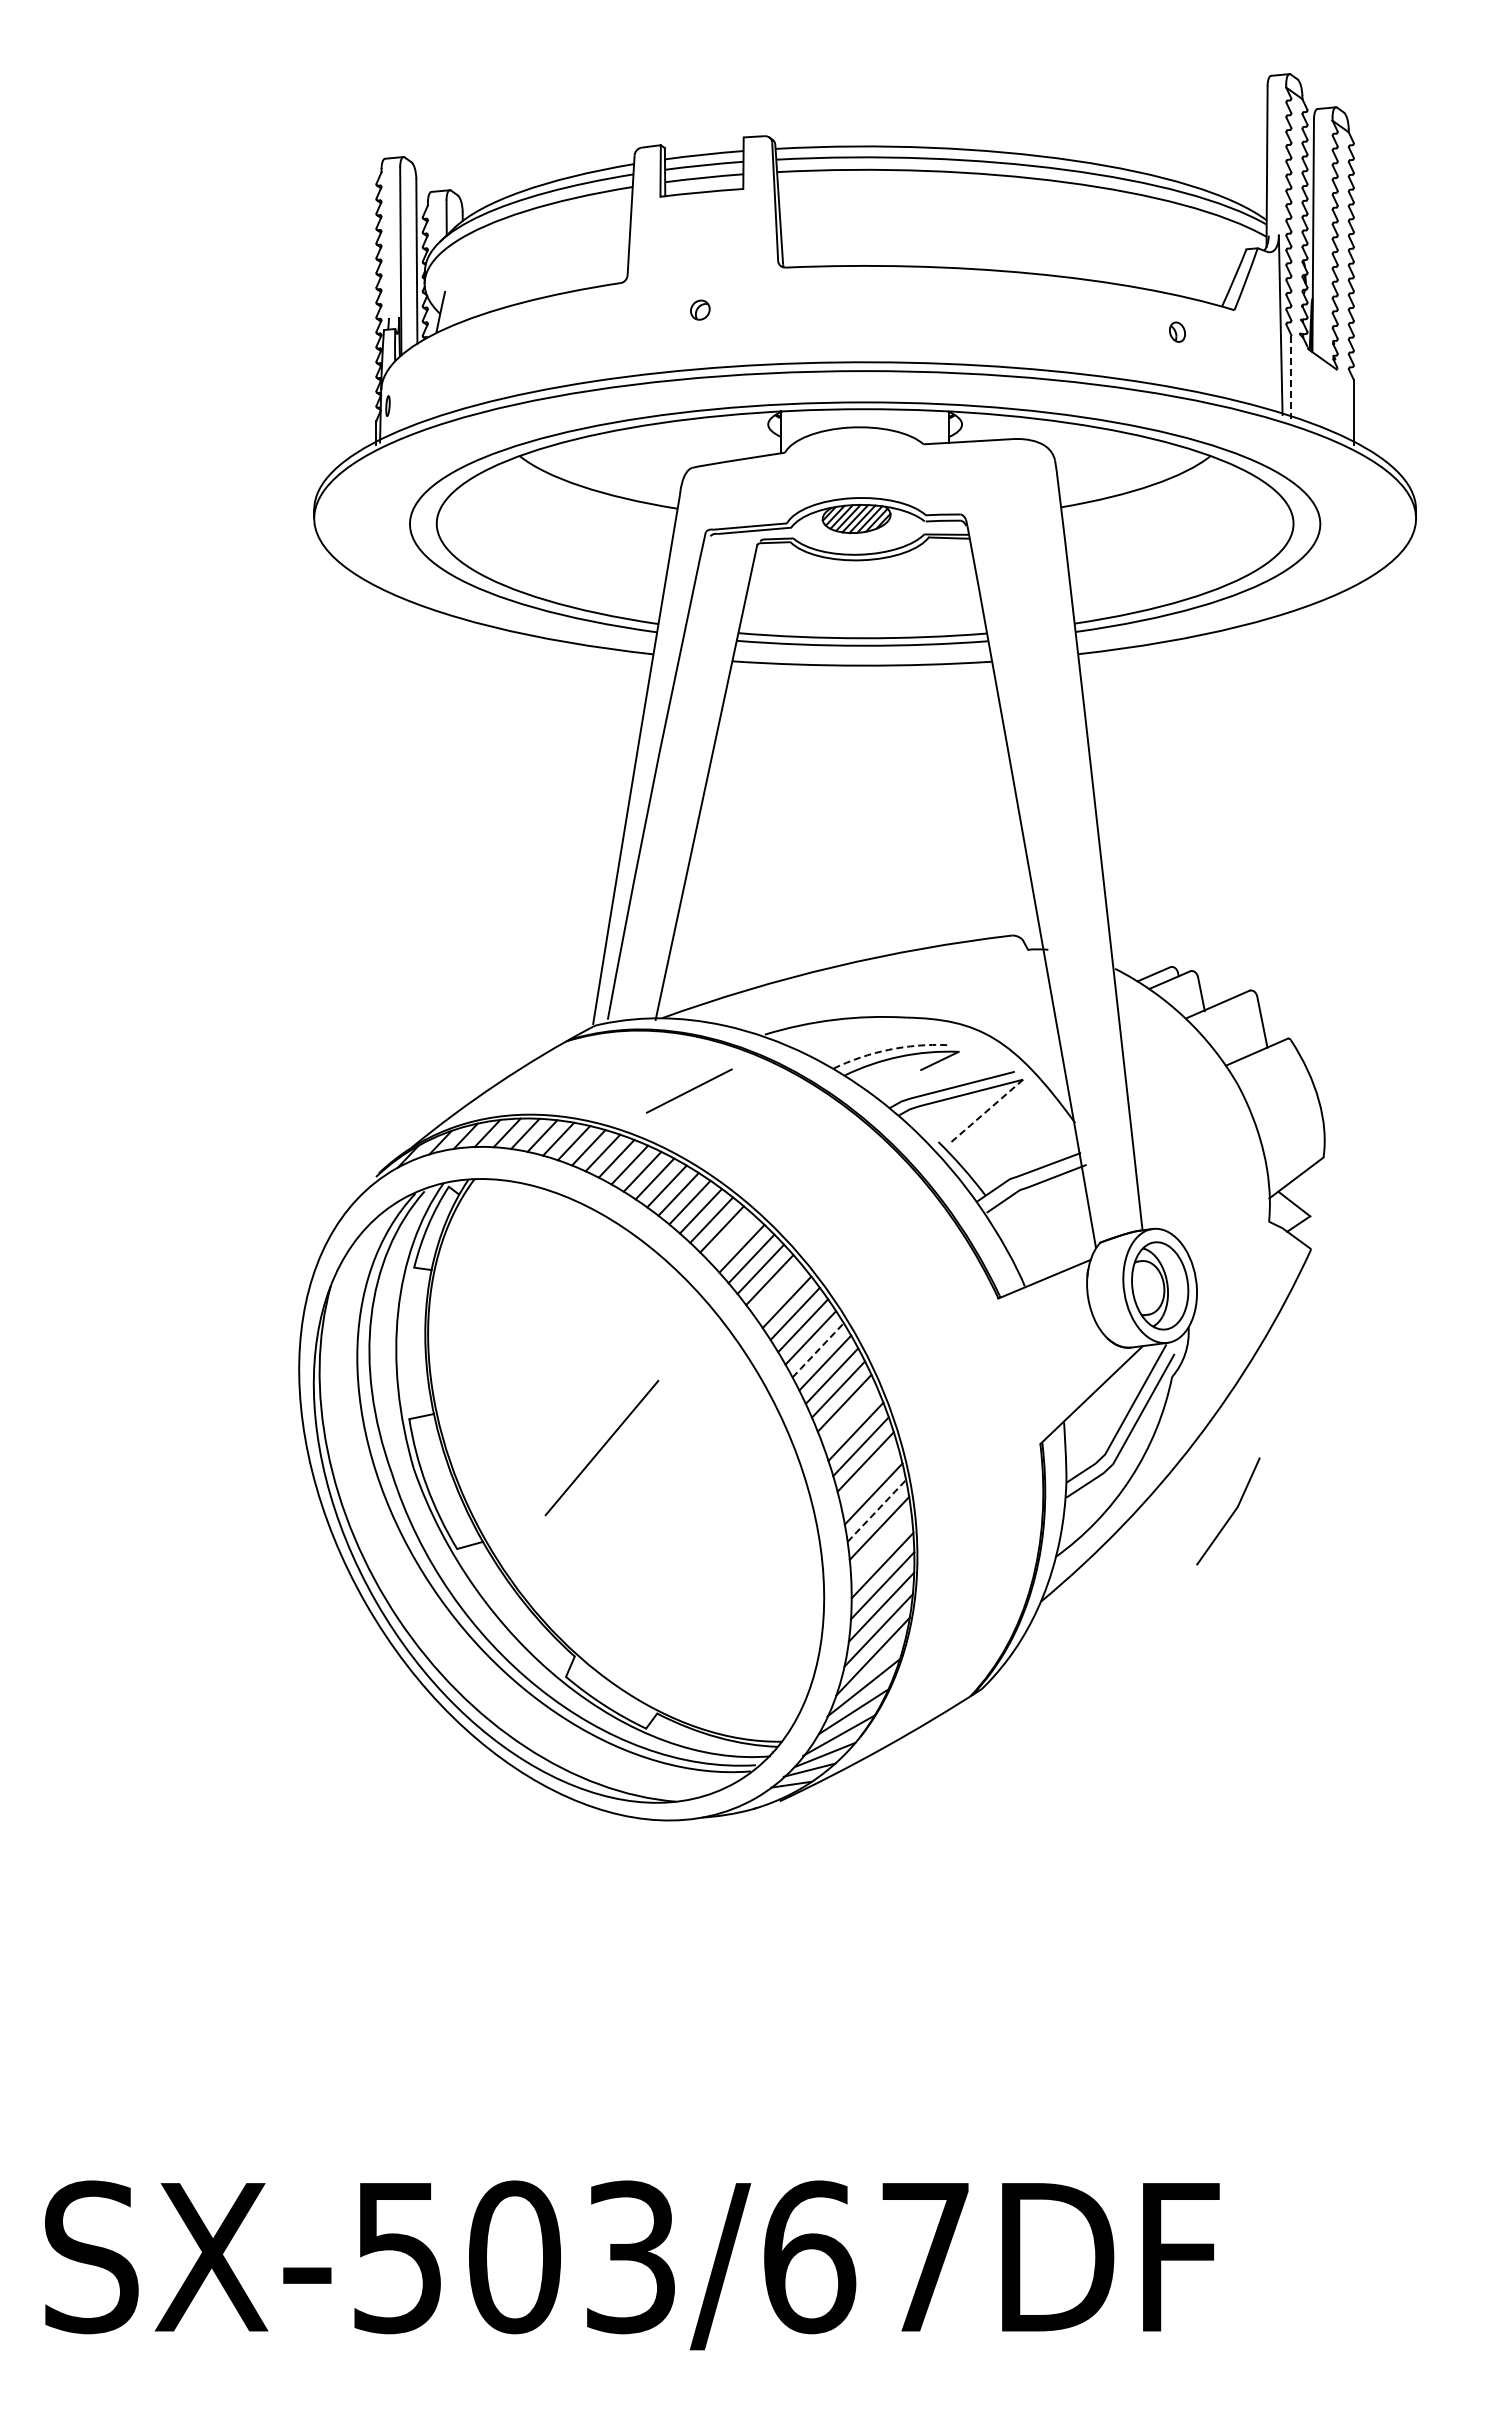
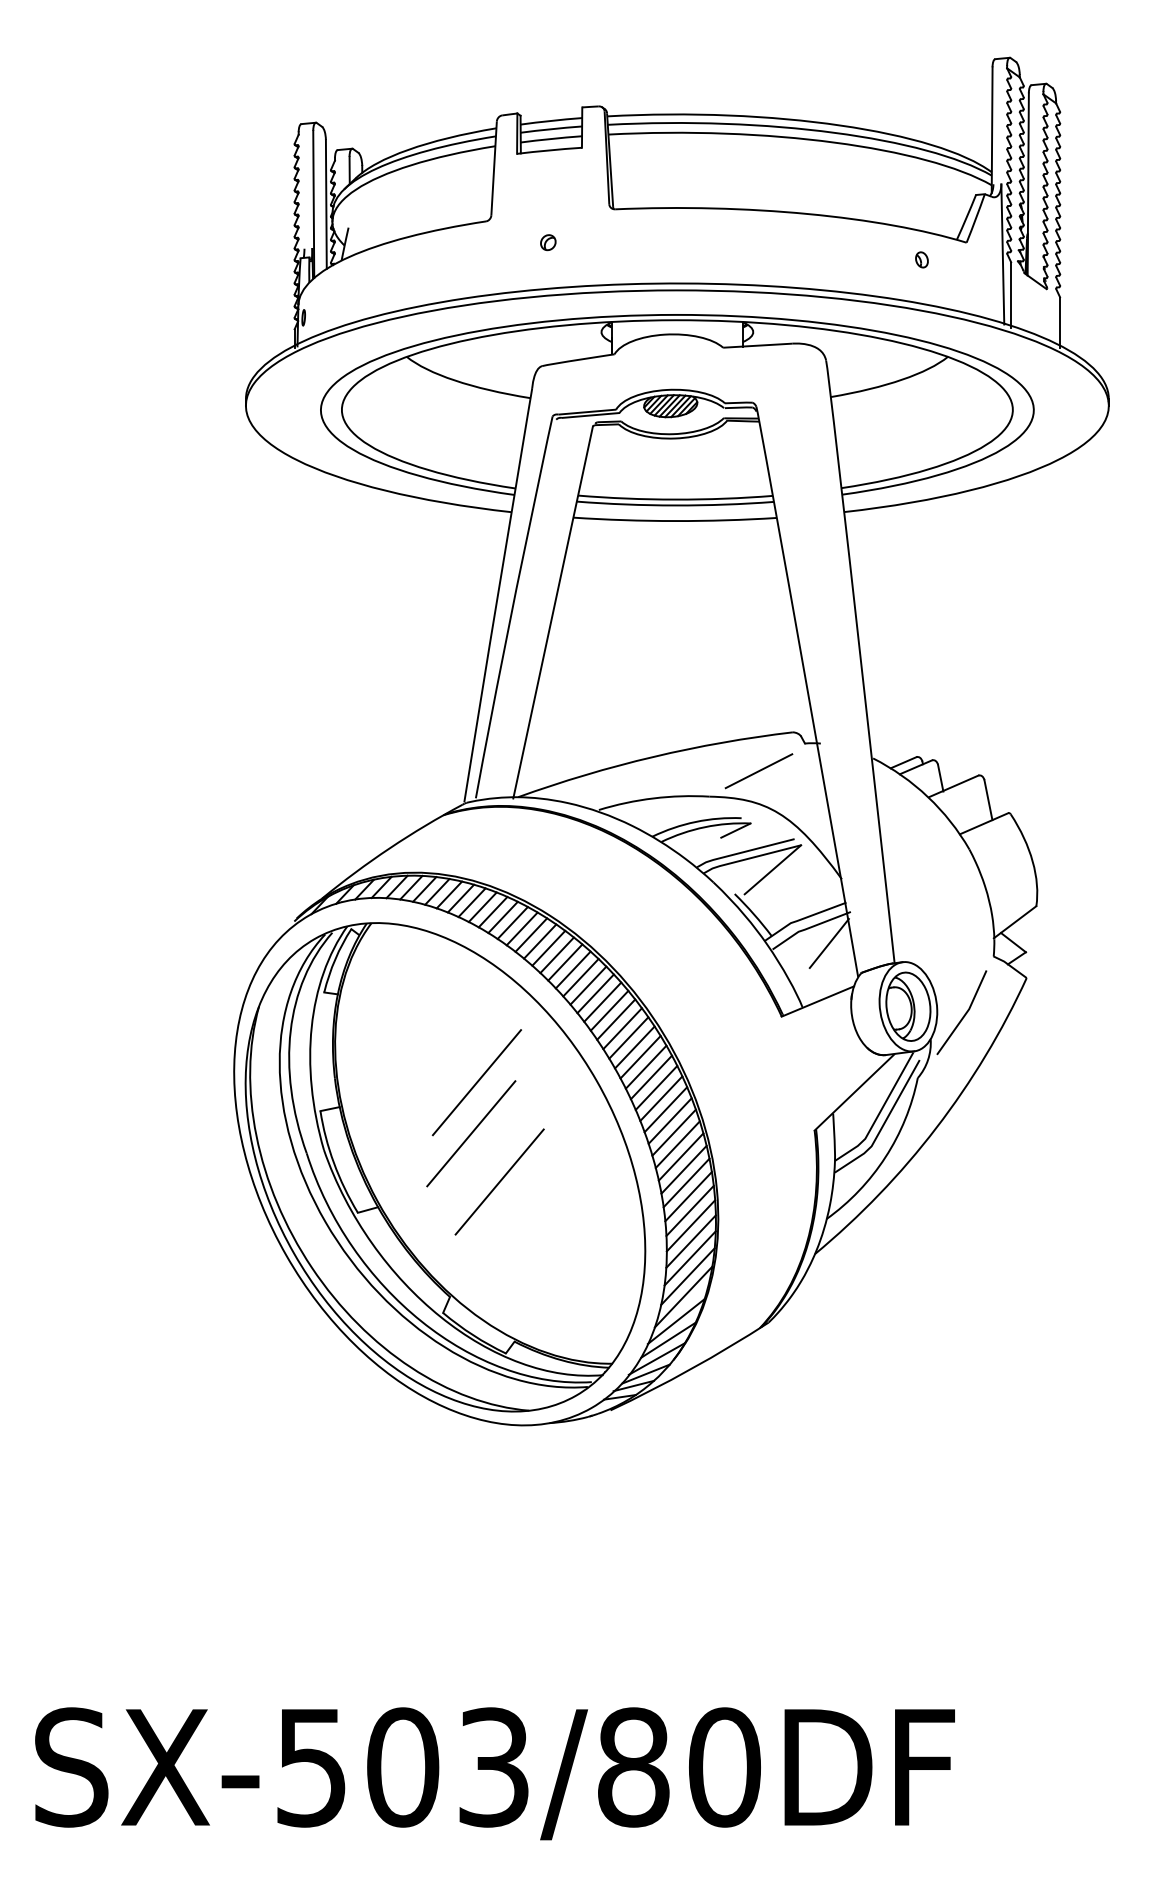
line: (1291, 377) -> (1011, 295), dashed -> solid
arc: (888, 1049) -> (695, 821), dashed -> solid
line: (688, 1090) -> (758, 770), moved
line: (987, 1110) -> (773, 869), dashed -> solid
line: (1059, 1204) -> (829, 943), added
line: (731, 1238) -> (572, 969), added
line: (778, 1290) -> (609, 1010), added
line: (818, 1350) -> (640, 1057), dashed -> solid
line: (609, 1382) -> (477, 1082), added
line: (850, 1417) -> (665, 1109), added
line: (869, 1477) -> (680, 1156), added
line: (638, 1509) -> (499, 1181), added
line: (876, 1510) -> (686, 1182), dashed -> solid
line: (1232, 1512) -> (965, 1013), moved
line: (881, 1546) -> (690, 1210), added
text: (867, 2257) -> (679, 1767), SX-503/67DF -> SX-503/80DF

